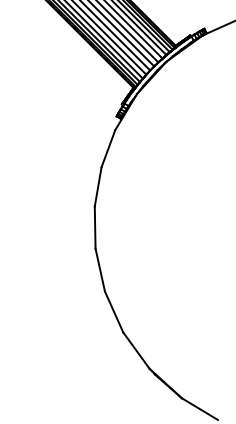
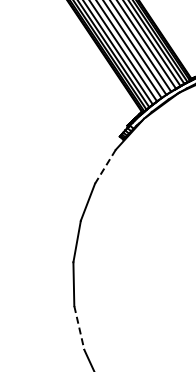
line: (108, 148) -> (105, 166), solid -> dashed
line: (114, 312) -> (79, 328), solid -> dashed

